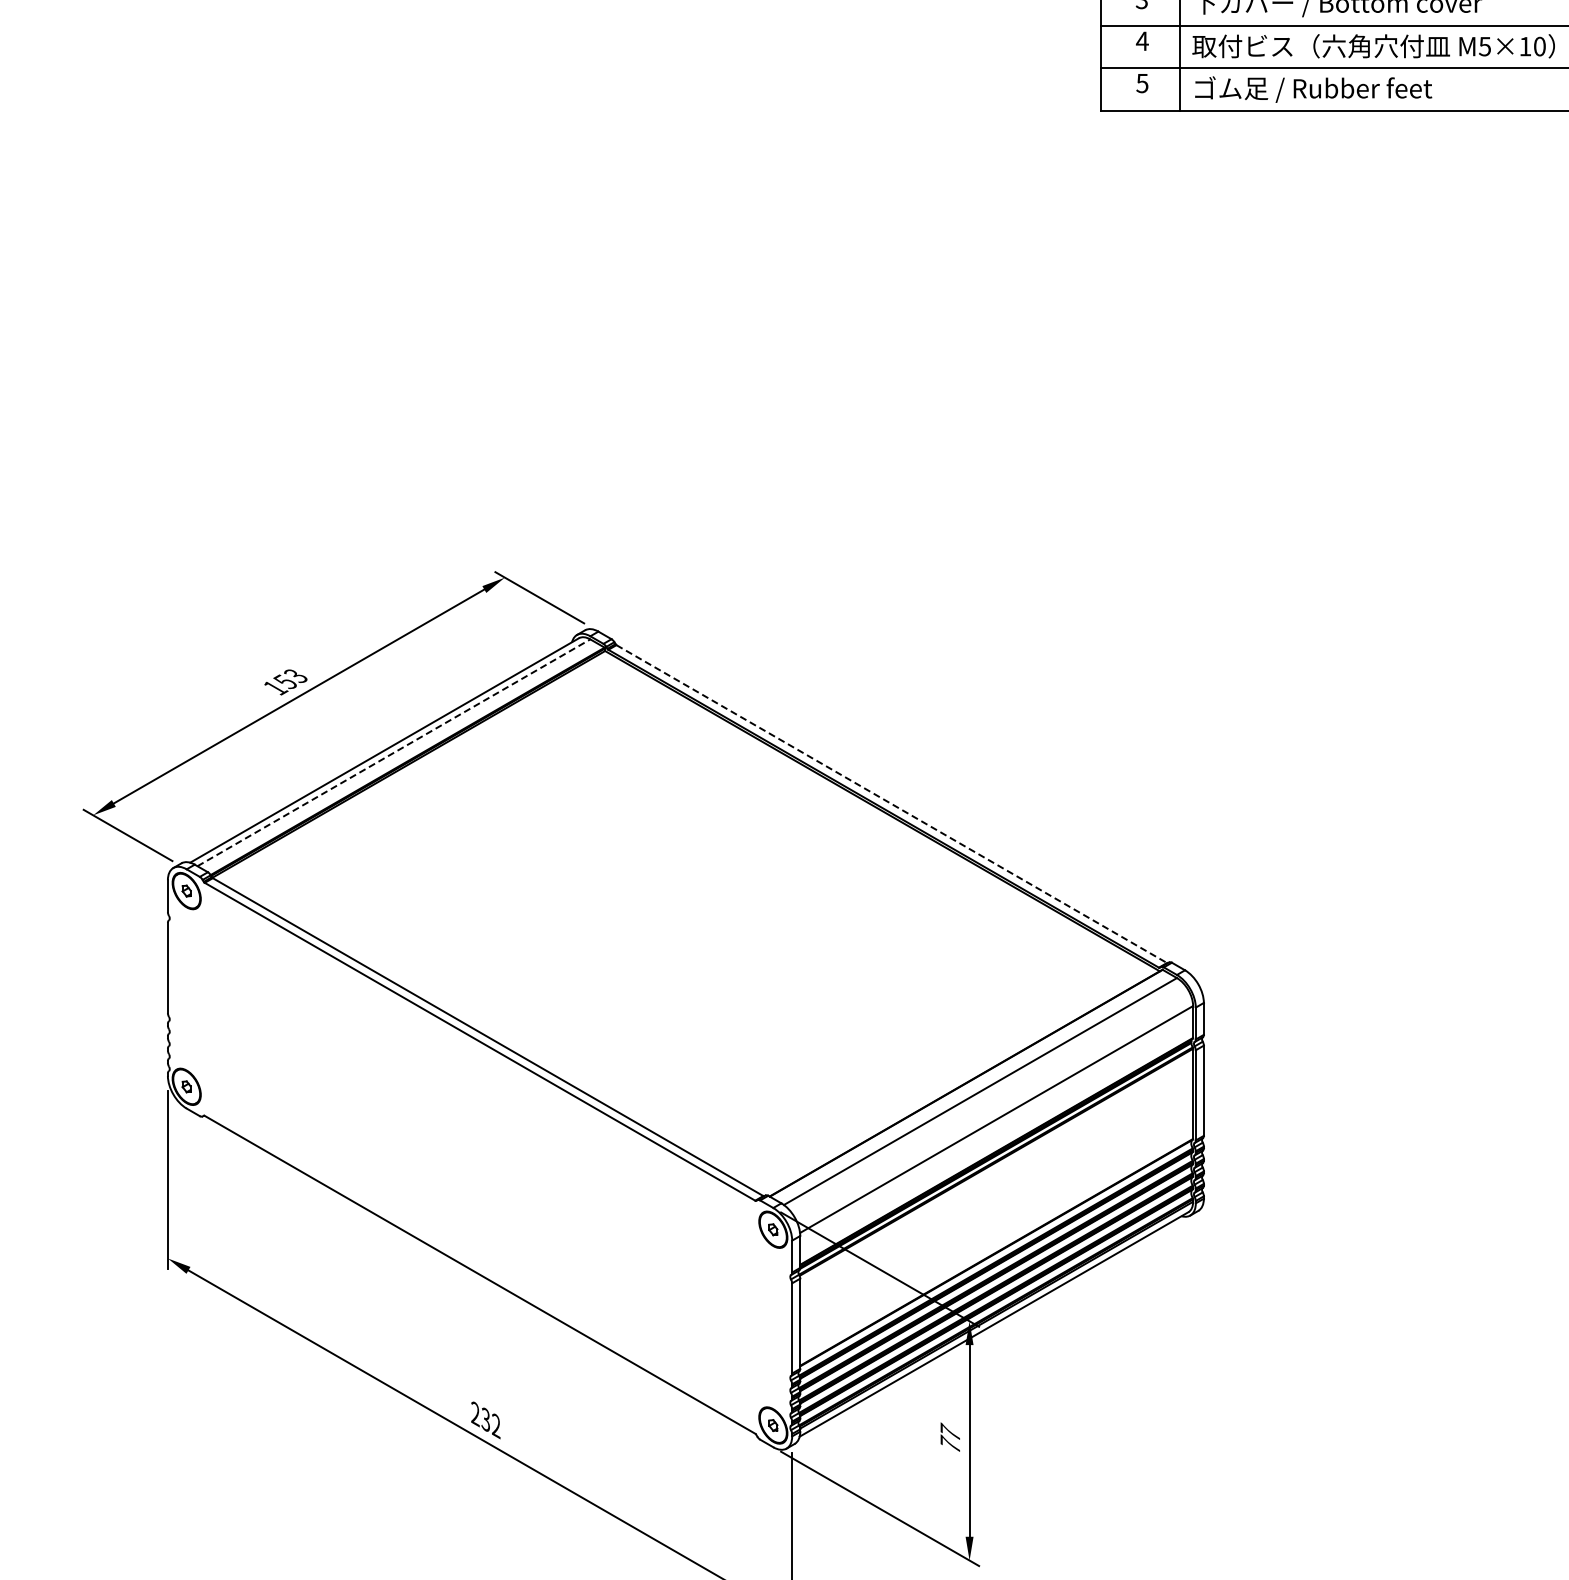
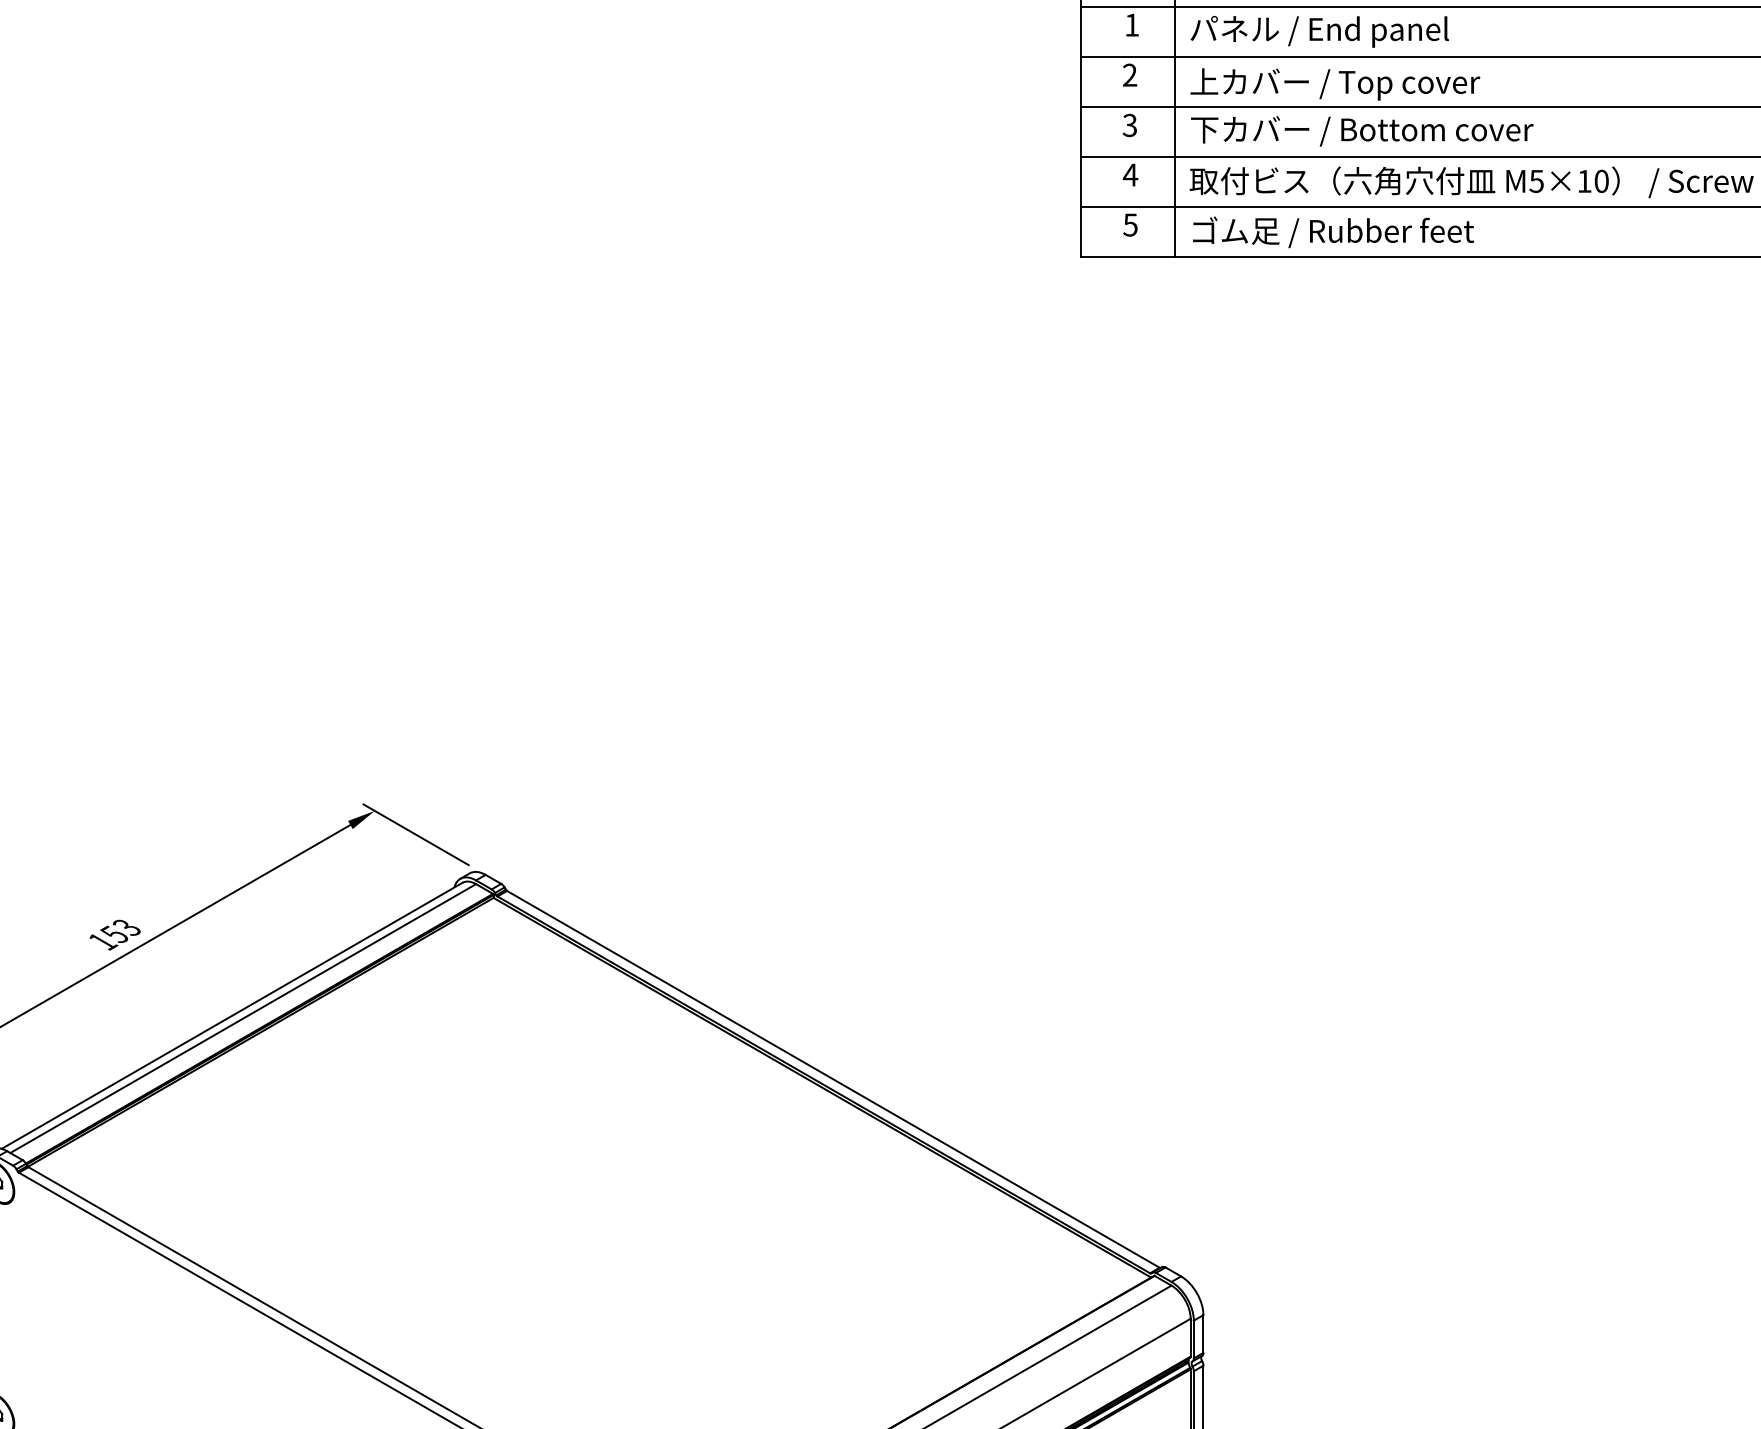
line: (393, 752) -> (242, 1018), dashed -> solid
line: (891, 804) -> (833, 1079), dashed -> solid

